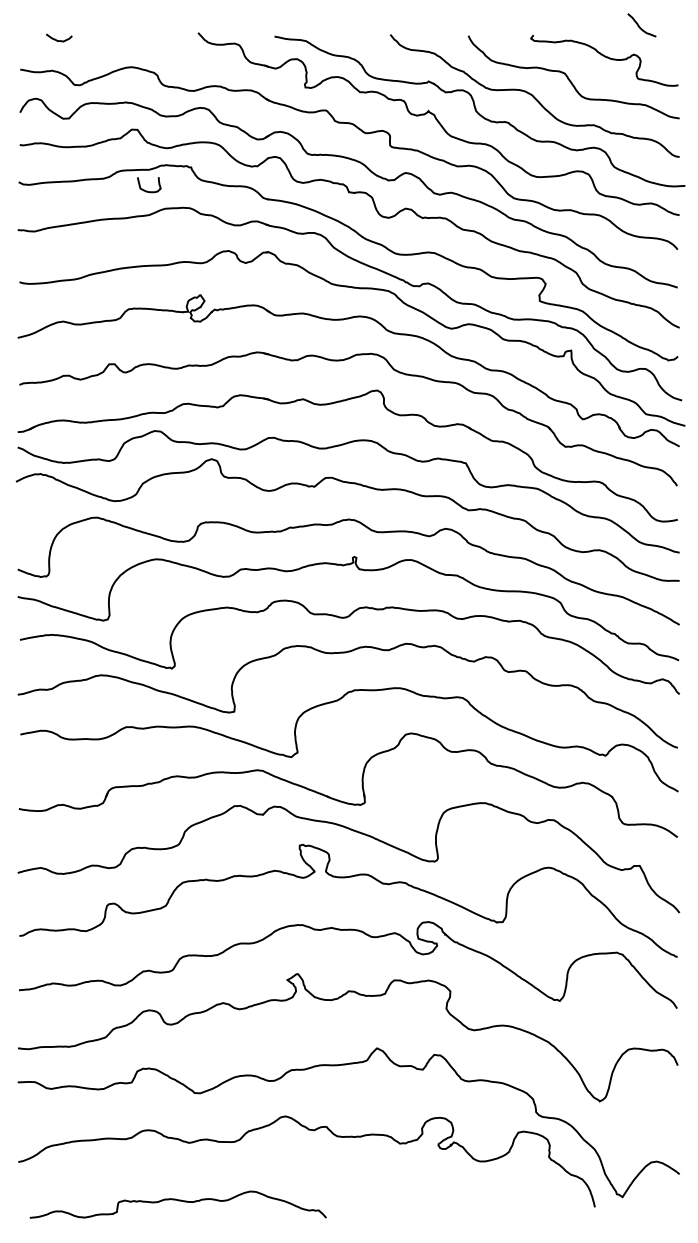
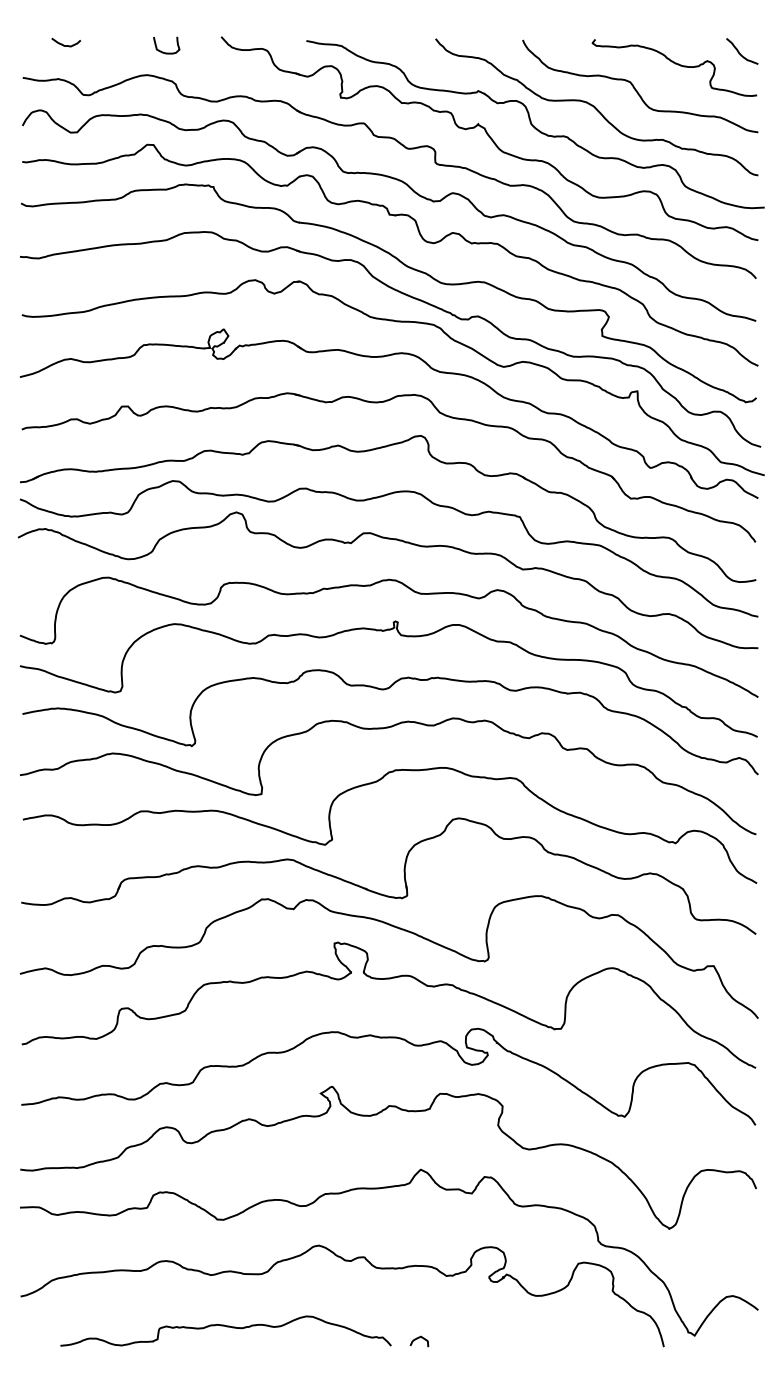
curve: (640, 27) -> (740, 53), moved
curve: (146, 190) -> (163, 51), moved
curve: (374, 1200) -> (417, 1339), added
curve: (178, 1201) -> (226, 1327), moved

